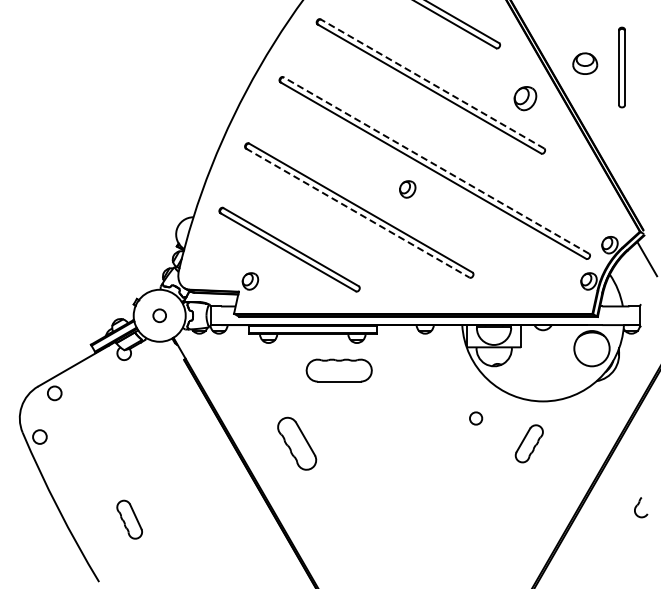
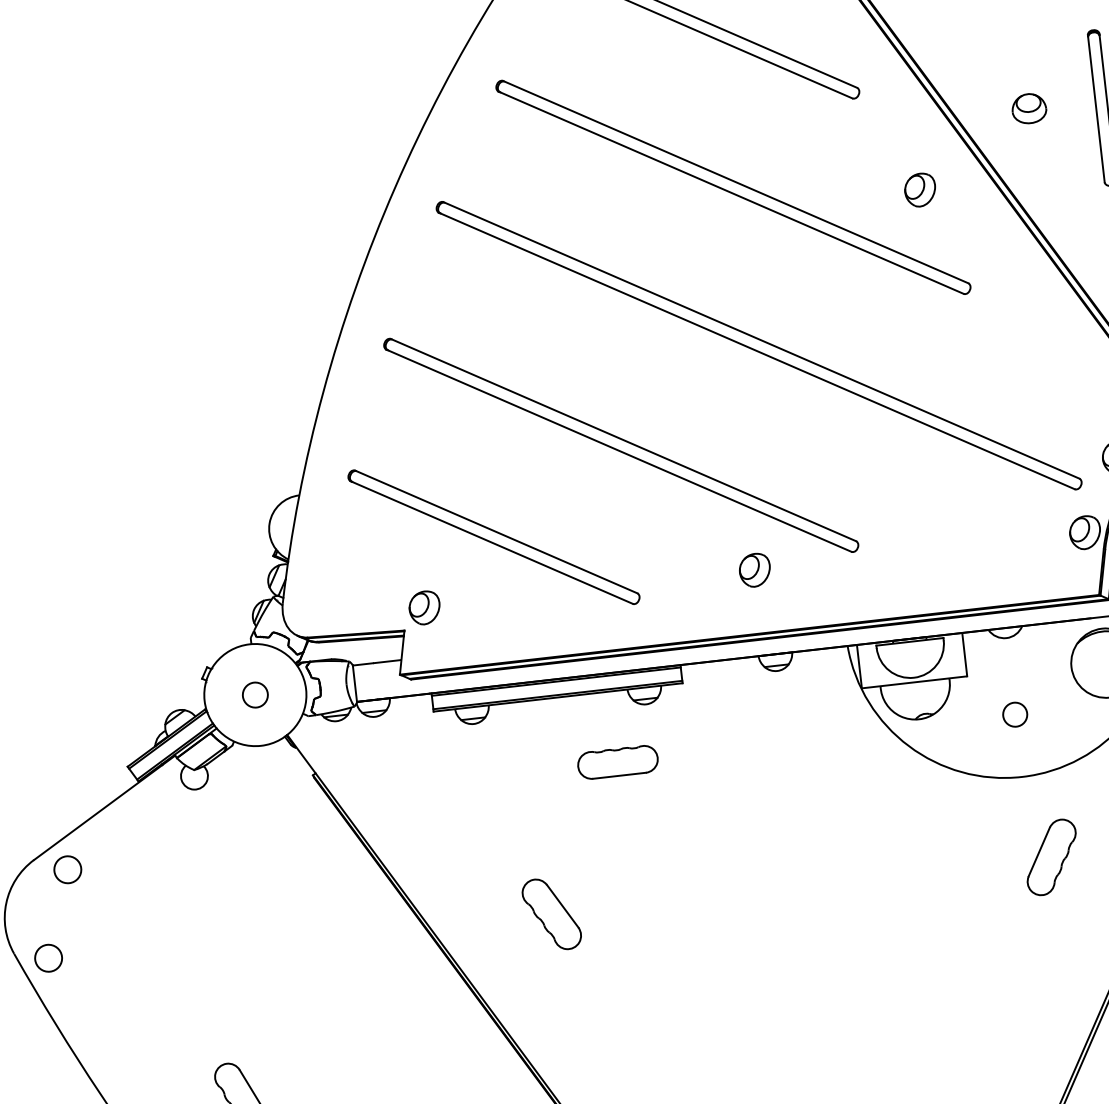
part: (584, 63) -> (1027, 108), size x0.71
line: (431, 83) -> (733, 181), dashed -> solid
part: (524, 98) -> (918, 190), size x0.71
line: (436, 165) -> (761, 340), dashed -> solid
part: (407, 189) -> (754, 570), moved
line: (358, 213) -> (620, 451), dashed -> solid
part: (339, 370) -> (618, 761), size x0.62
circle: (476, 418) -> (1015, 714), moved
part: (296, 443) -> (550, 913), size x0.71
part: (528, 443) -> (1049, 856), moved

